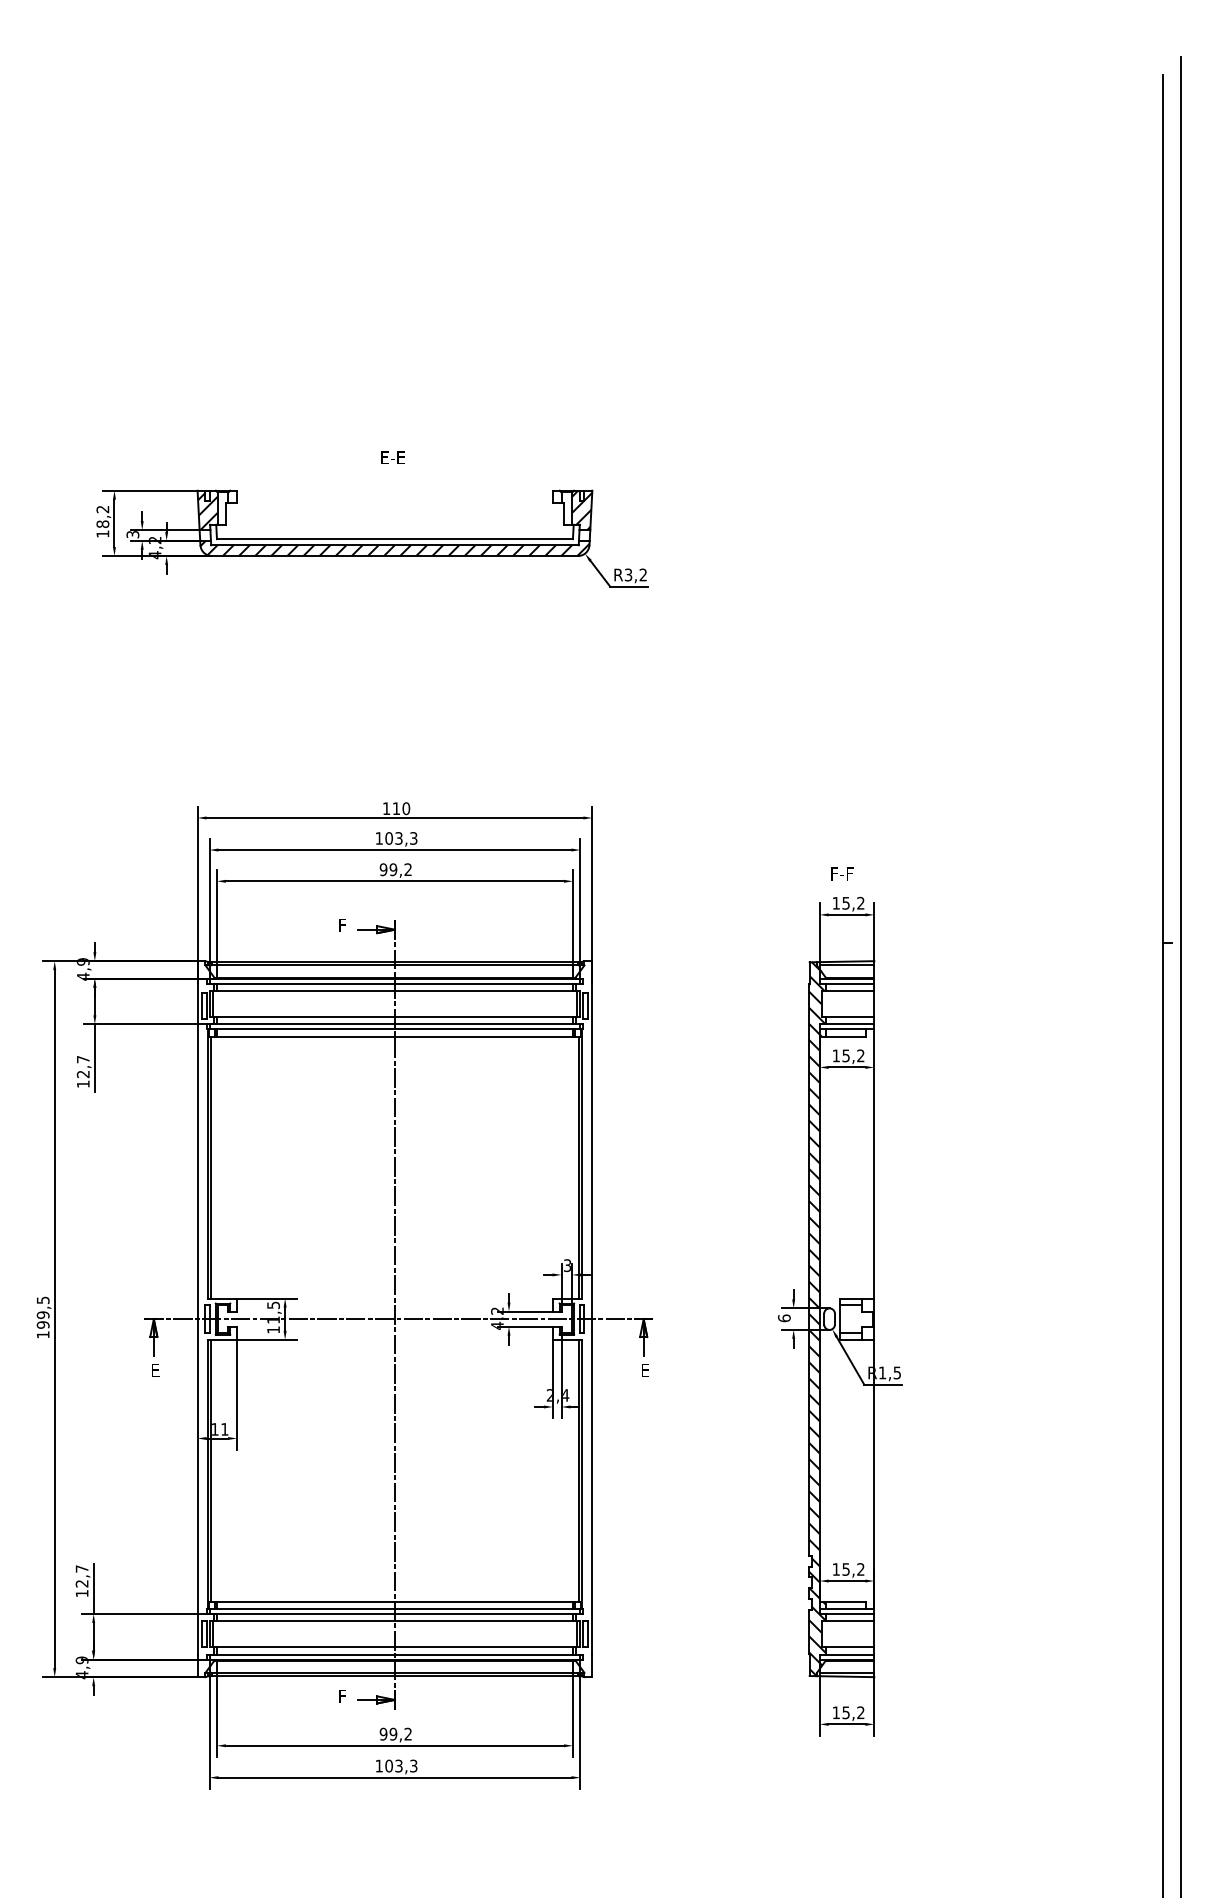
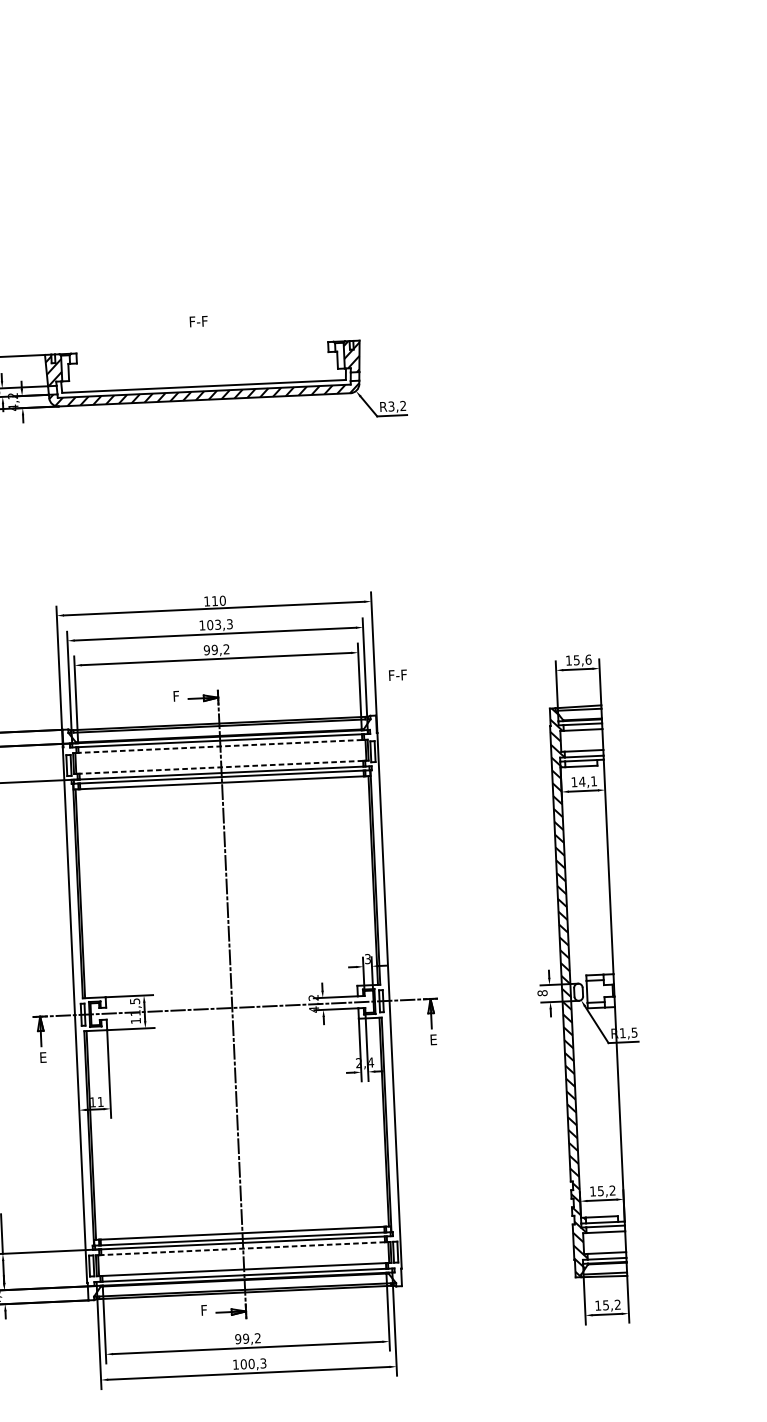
text: (393, 457) -> (199, 321), E-E -> F-F
text: (842, 873) -> (398, 674), moved
text: (860, 902) -> (588, 659), 15,2 -> 15,6
line: (394, 990) -> (220, 746), solid -> dashed
line: (394, 1017) -> (220, 767), solid -> dashed
text: (853, 1055) -> (588, 781), 15,2 -> 14,1
text: (784, 1318) -> (542, 993), 6 -> 8
line: (394, 1621) -> (242, 1248), solid -> dashed
text: (398, 1765) -> (251, 1363), 103,3 -> 100,3

